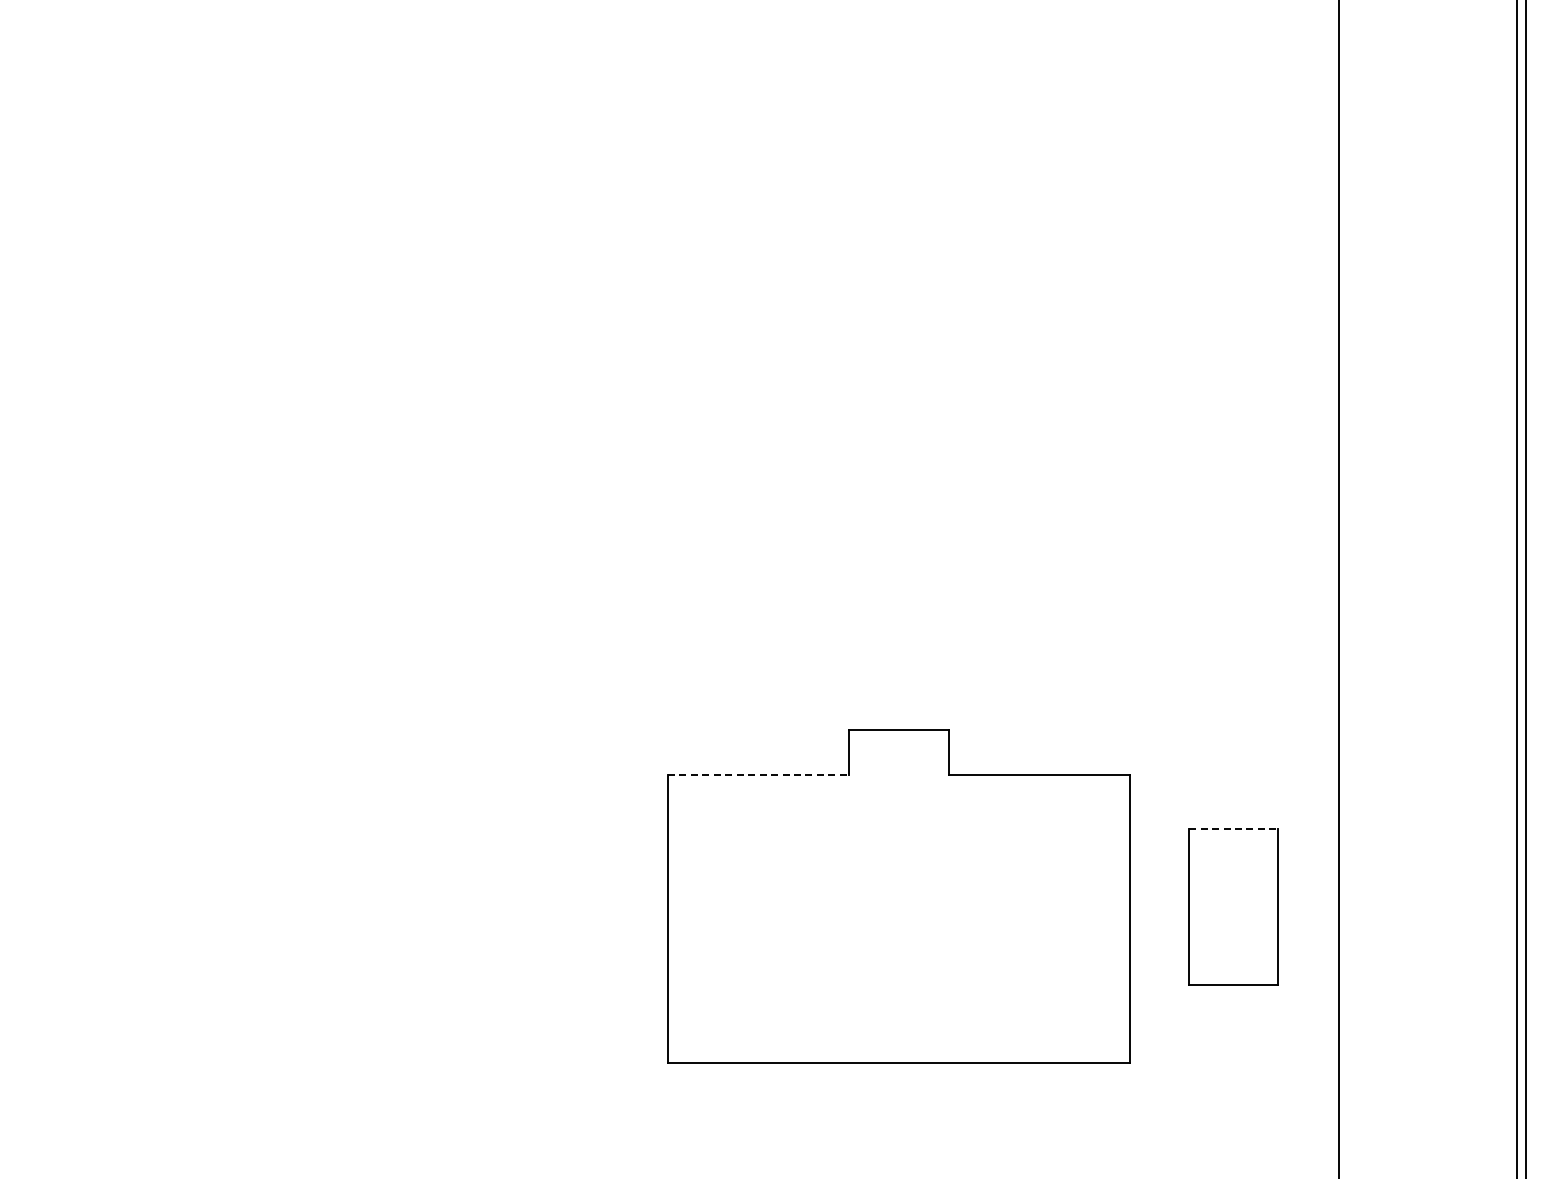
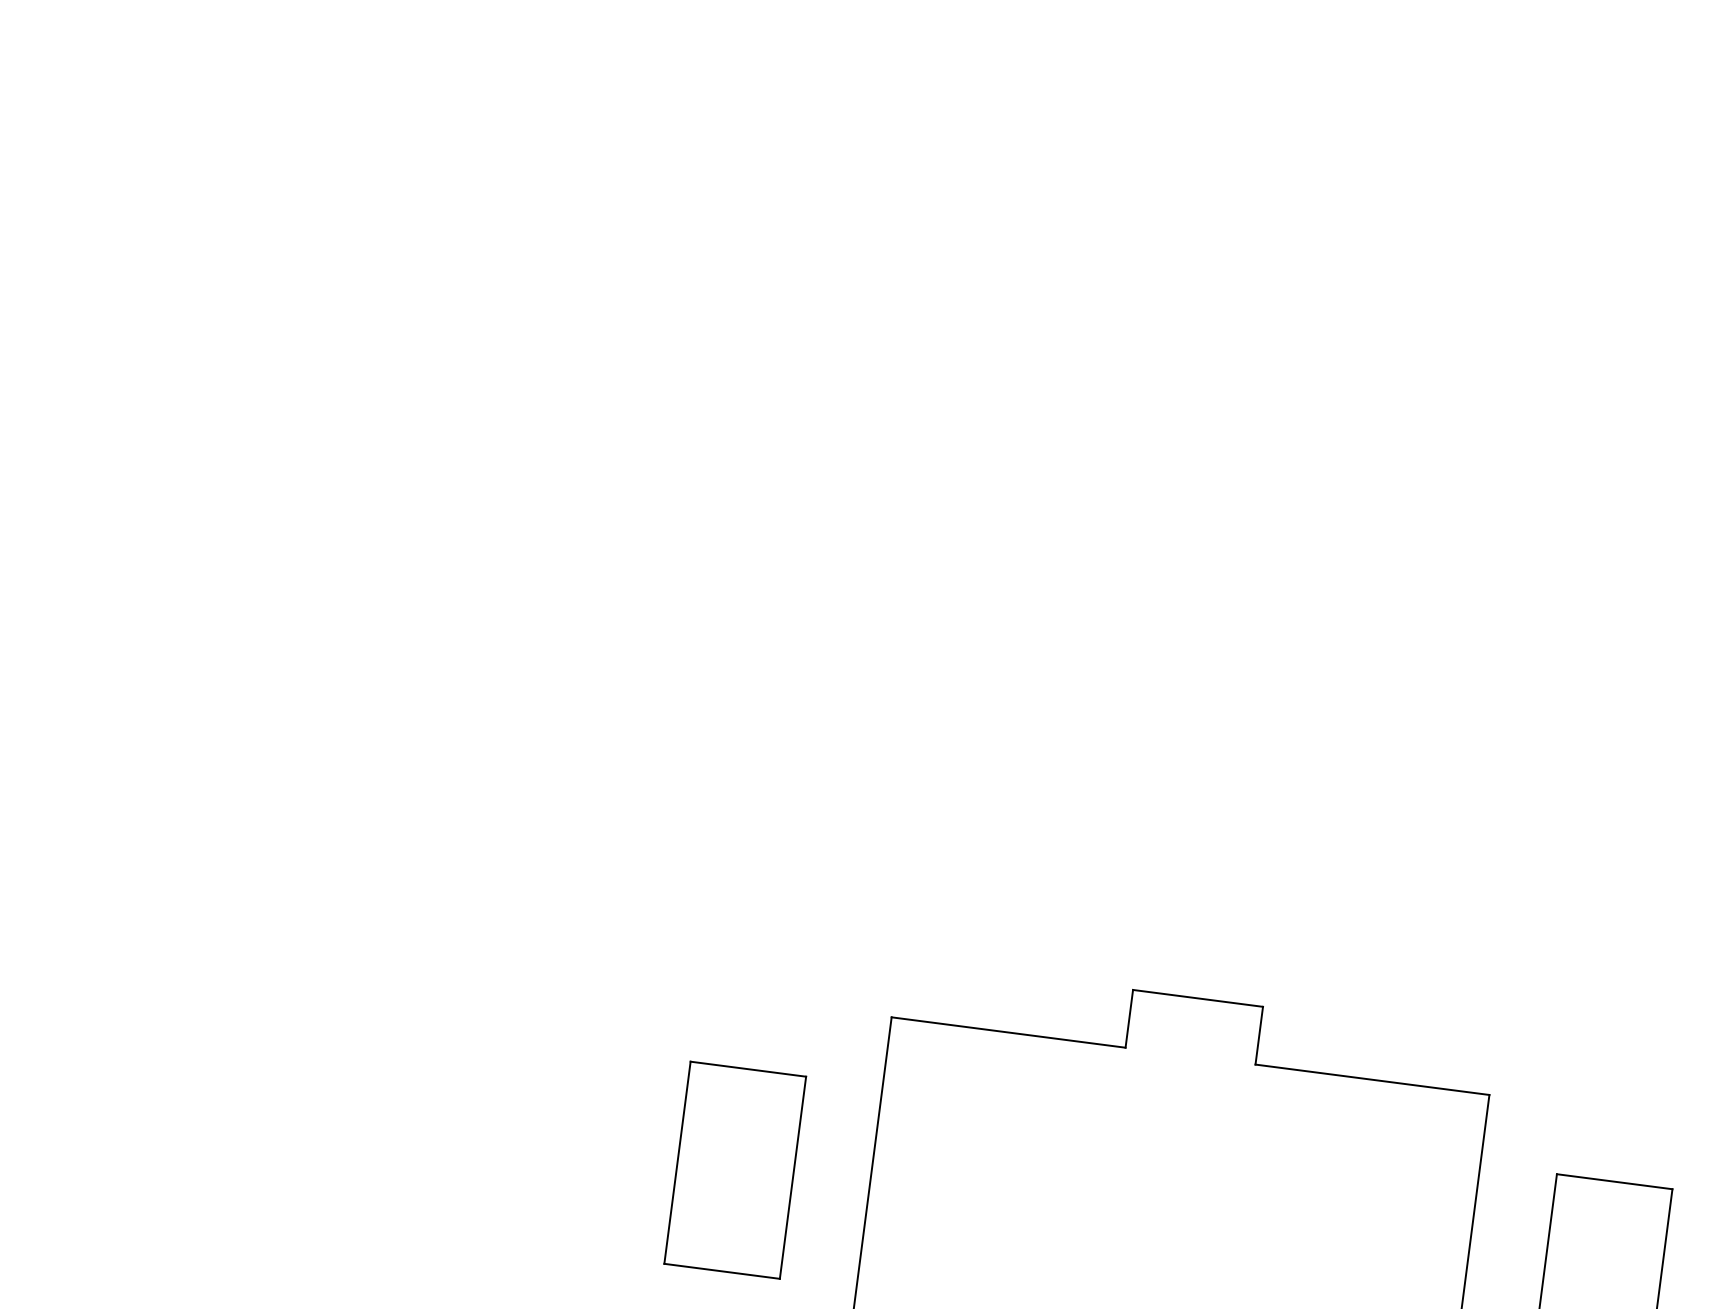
line: (758, 774) -> (1008, 1031), dashed -> solid
line: (1233, 828) -> (1614, 1181), dashed -> solid
part: (563, 906) -> (734, 1169), added

